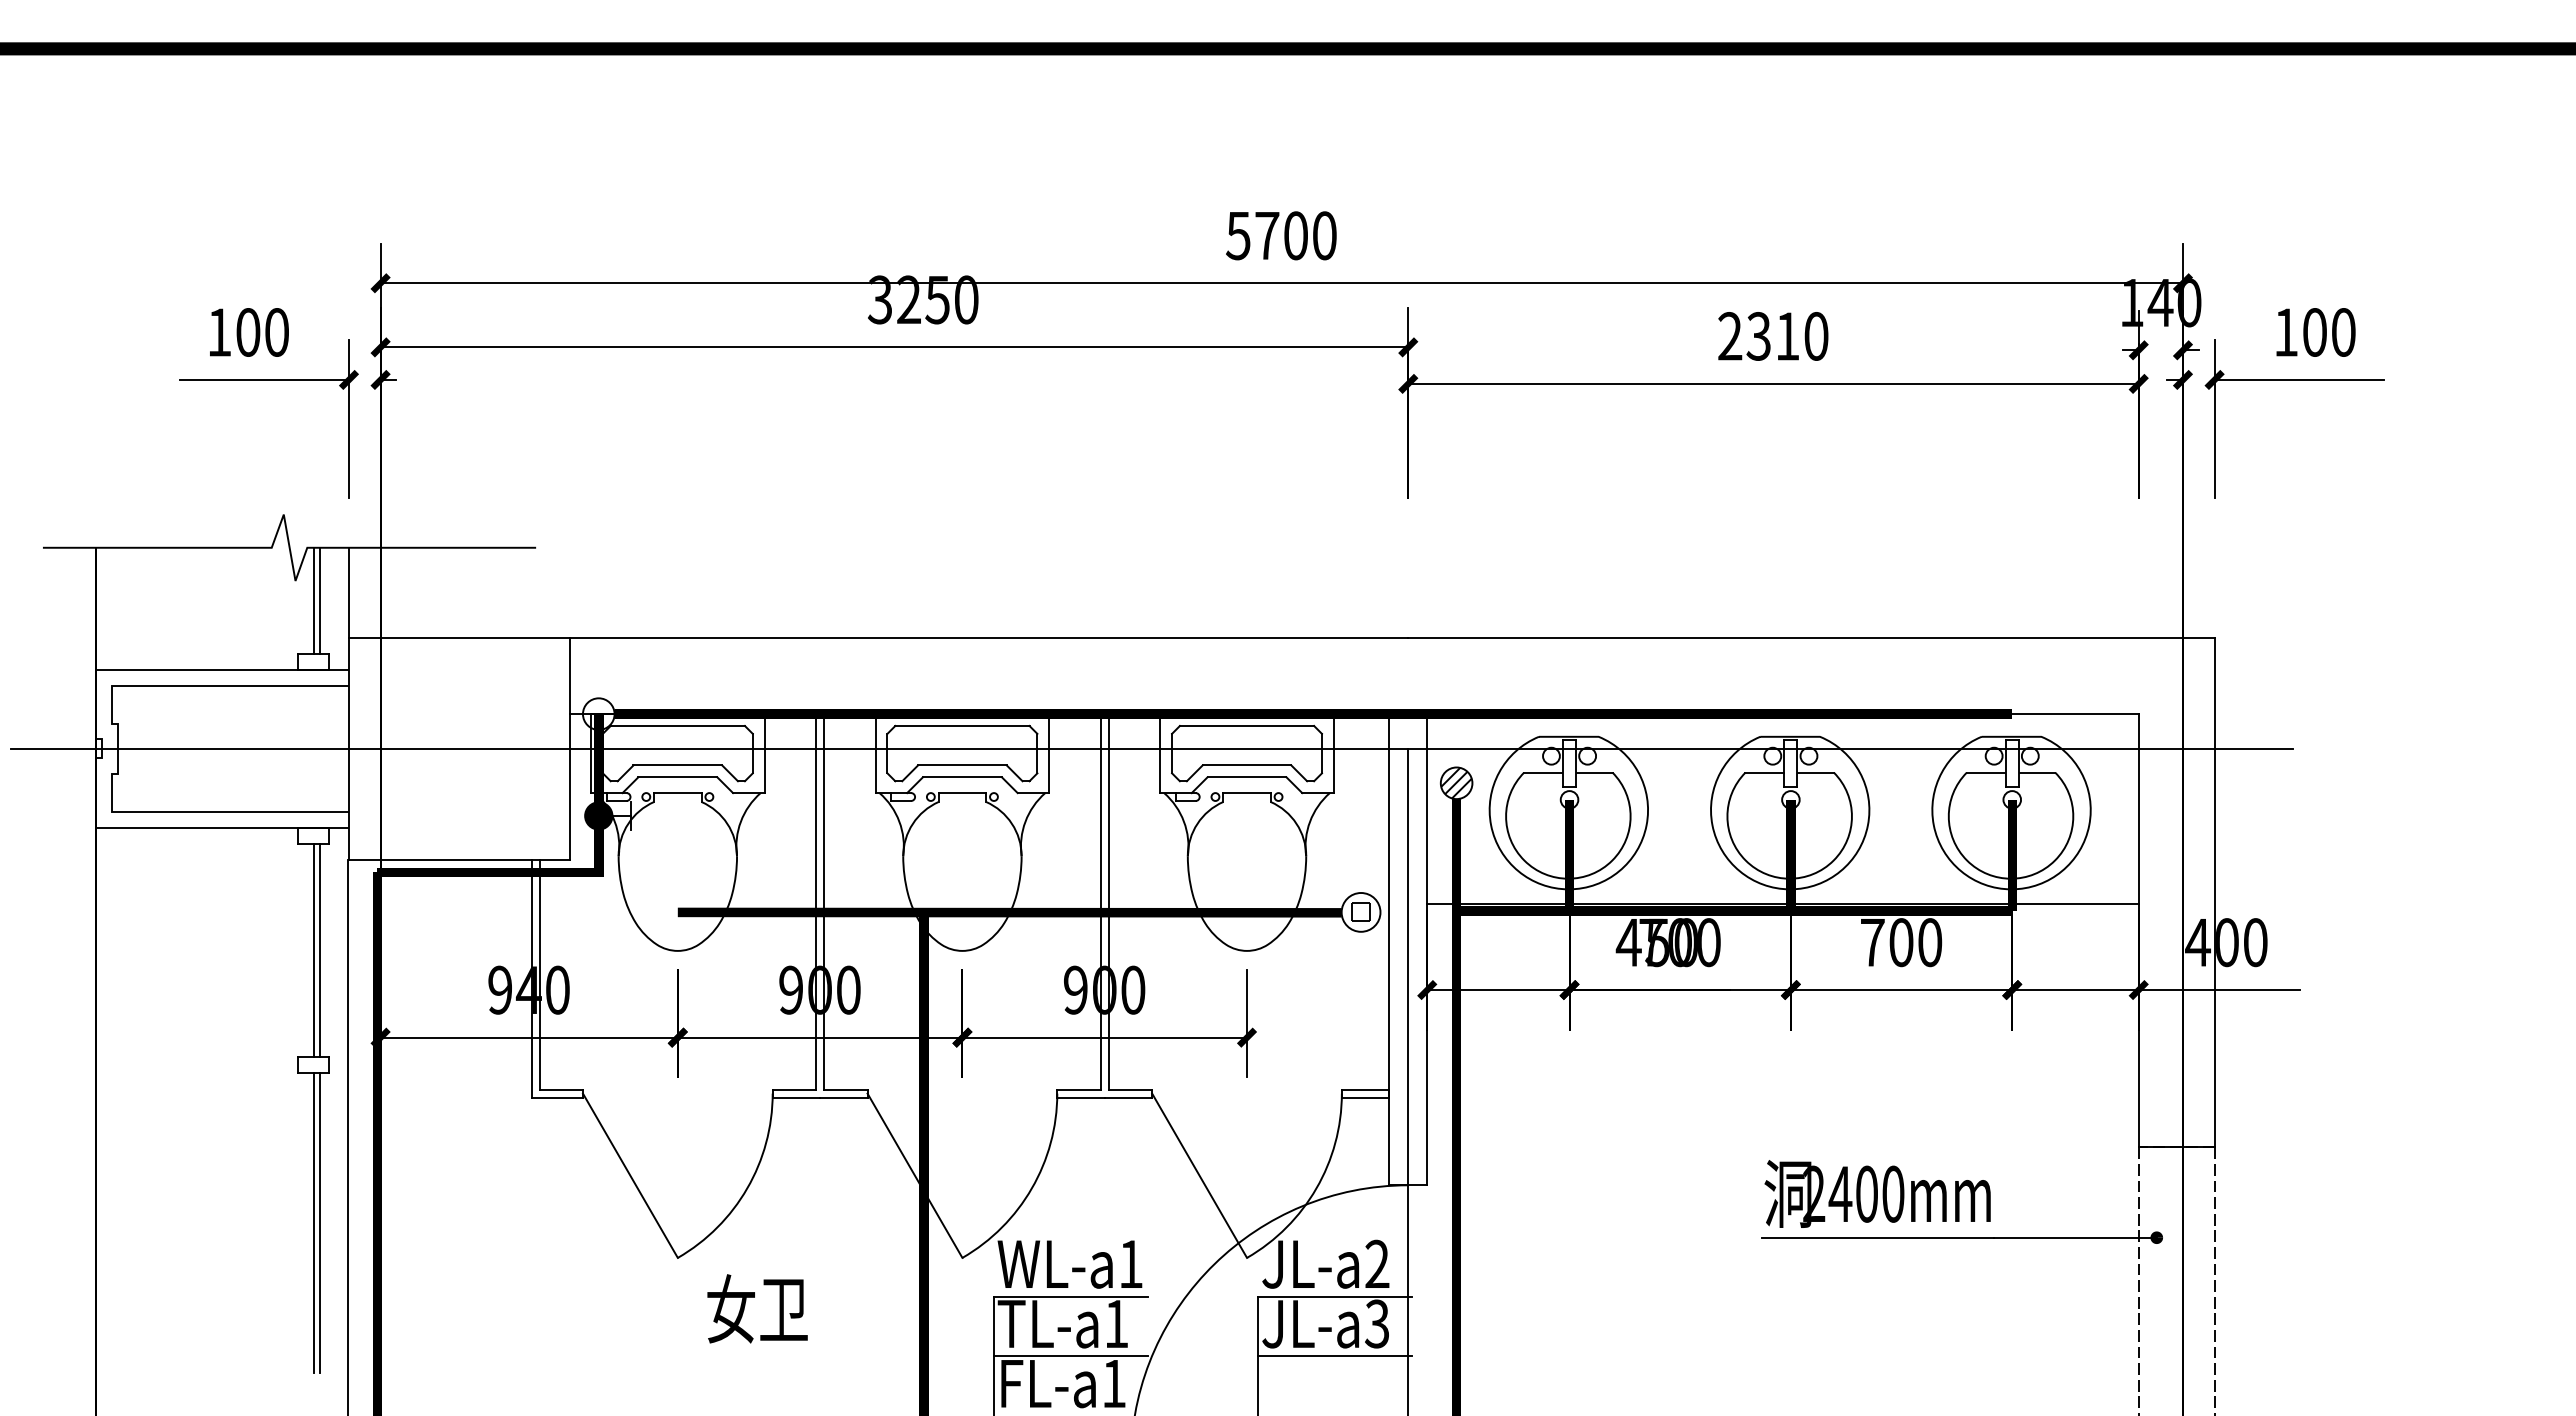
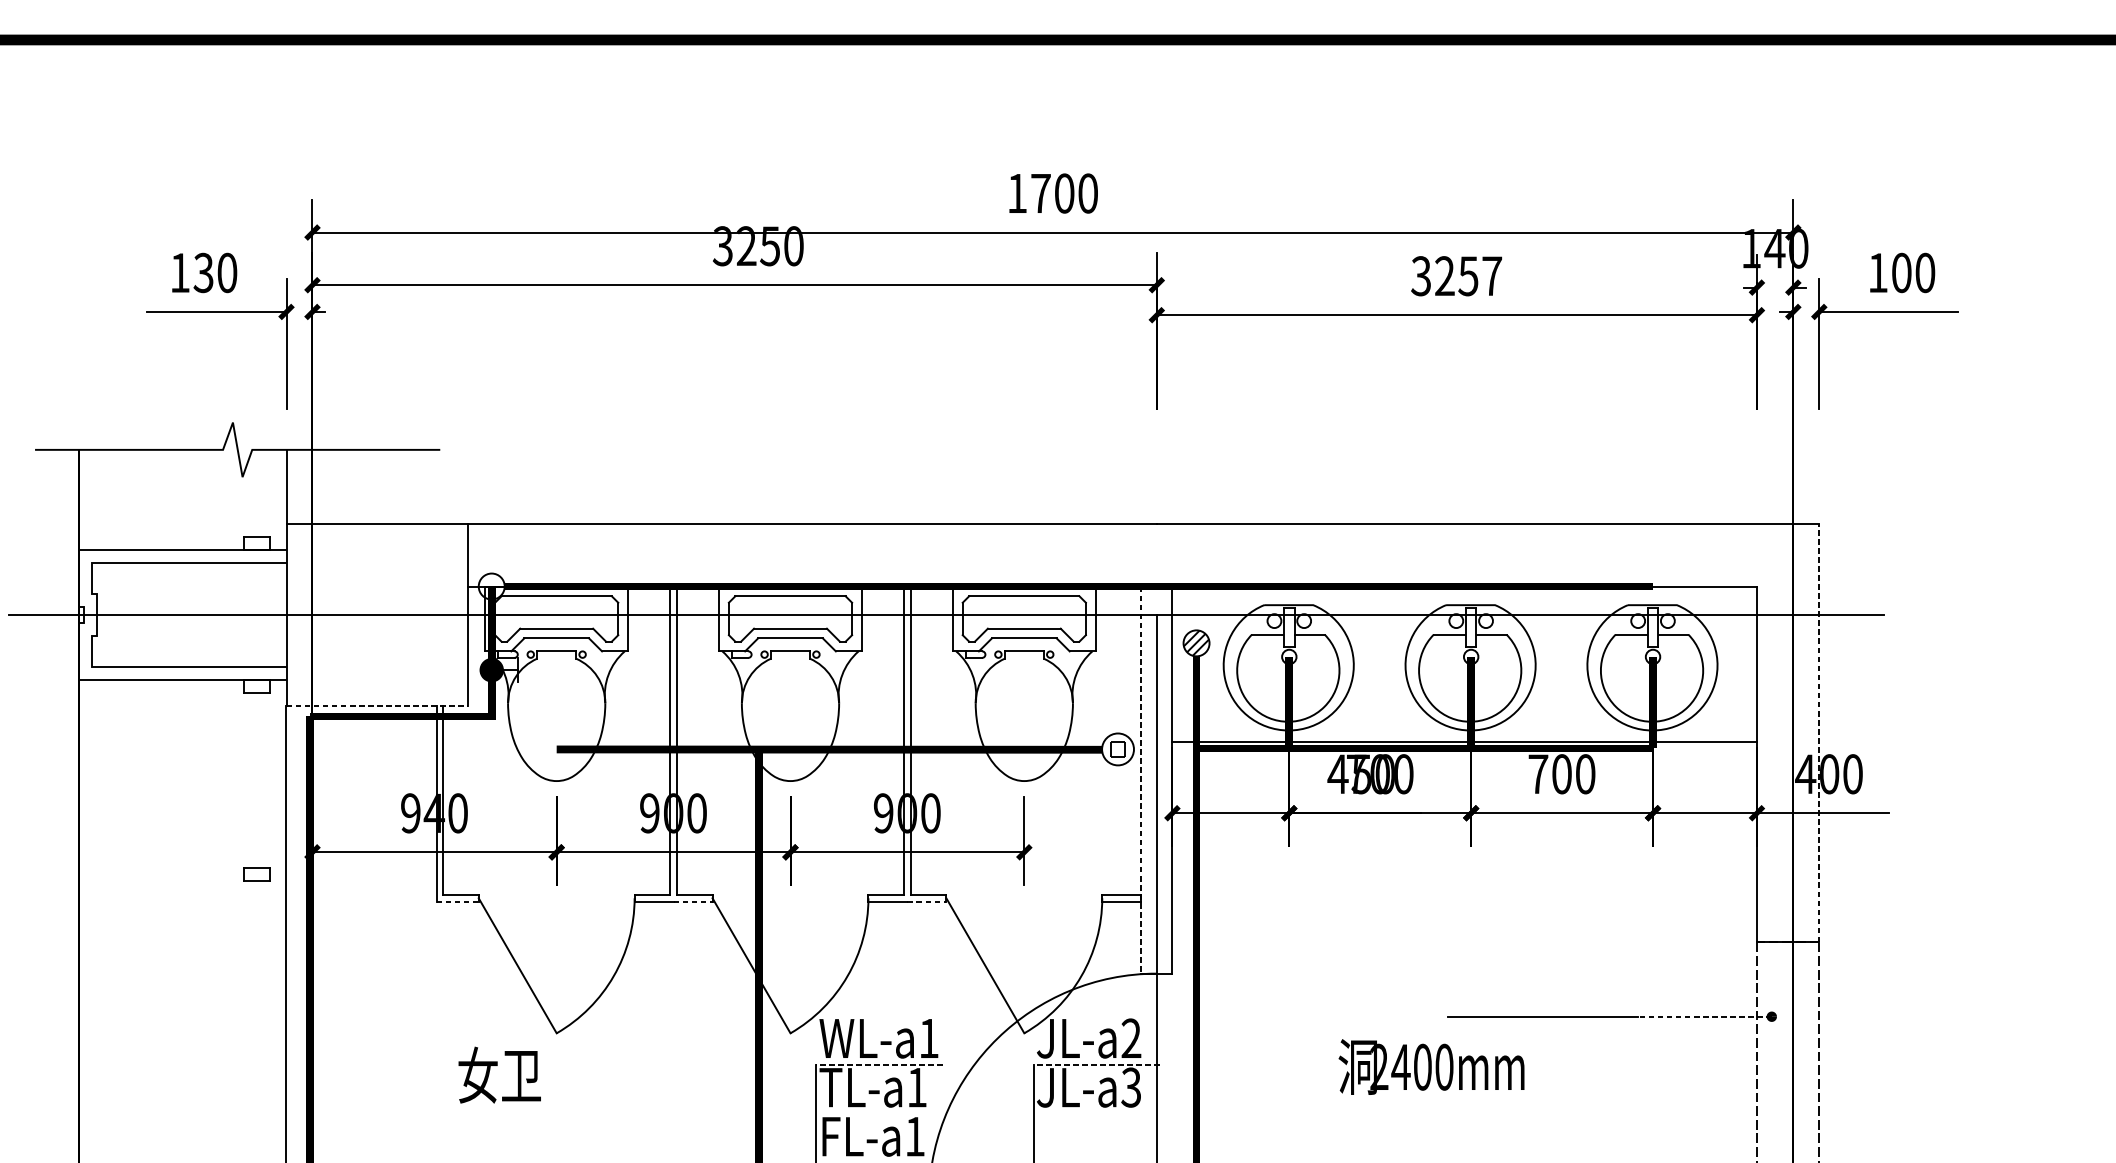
text: (1238, 236) -> (1017, 194), 5700 -> 1700
text: (247, 332) -> (203, 272), 100 -> 130
text: (1772, 336) -> (1456, 276), 2310 -> 3257
line: (313, 600) -> (257, 493), removed
line: (319, 600) -> (262, 493), removed
line: (459, 859) -> (377, 705), solid -> dashed
line: (2214, 892) -> (1819, 733), solid -> dashed
line: (1389, 949) -> (1141, 779), solid -> dashed
line: (313, 950) -> (257, 780), removed
line: (319, 950) -> (262, 780), removed
line: (557, 1097) -> (457, 901), solid -> dashed
line: (843, 1097) -> (692, 901), solid -> dashed
line: (1128, 1097) -> (926, 901), solid -> dashed
text: (1877, 1193) -> (1431, 1066), moved
line: (313, 1223) -> (257, 1005), removed
line: (319, 1223) -> (262, 1005), removed
line: (2074, 1237) -> (1704, 1016), solid -> dashed
line: (1070, 1296) -> (879, 1065), solid -> dashed
line: (1334, 1296) -> (1096, 1065), solid -> dashed
text: (757, 1308) -> (499, 1074), moved
line: (1071, 1356) -> (880, 1114), removed
line: (1335, 1356) -> (1097, 1114), removed

